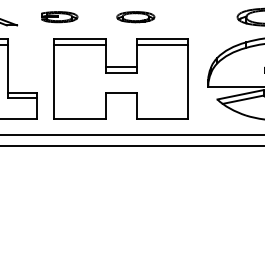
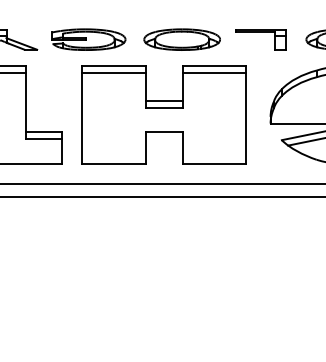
part: (200, 11) -> (260, 32), added
part: (59, 17) -> (88, 39), size x1.67
part: (135, 17) -> (181, 39), size x1.67

